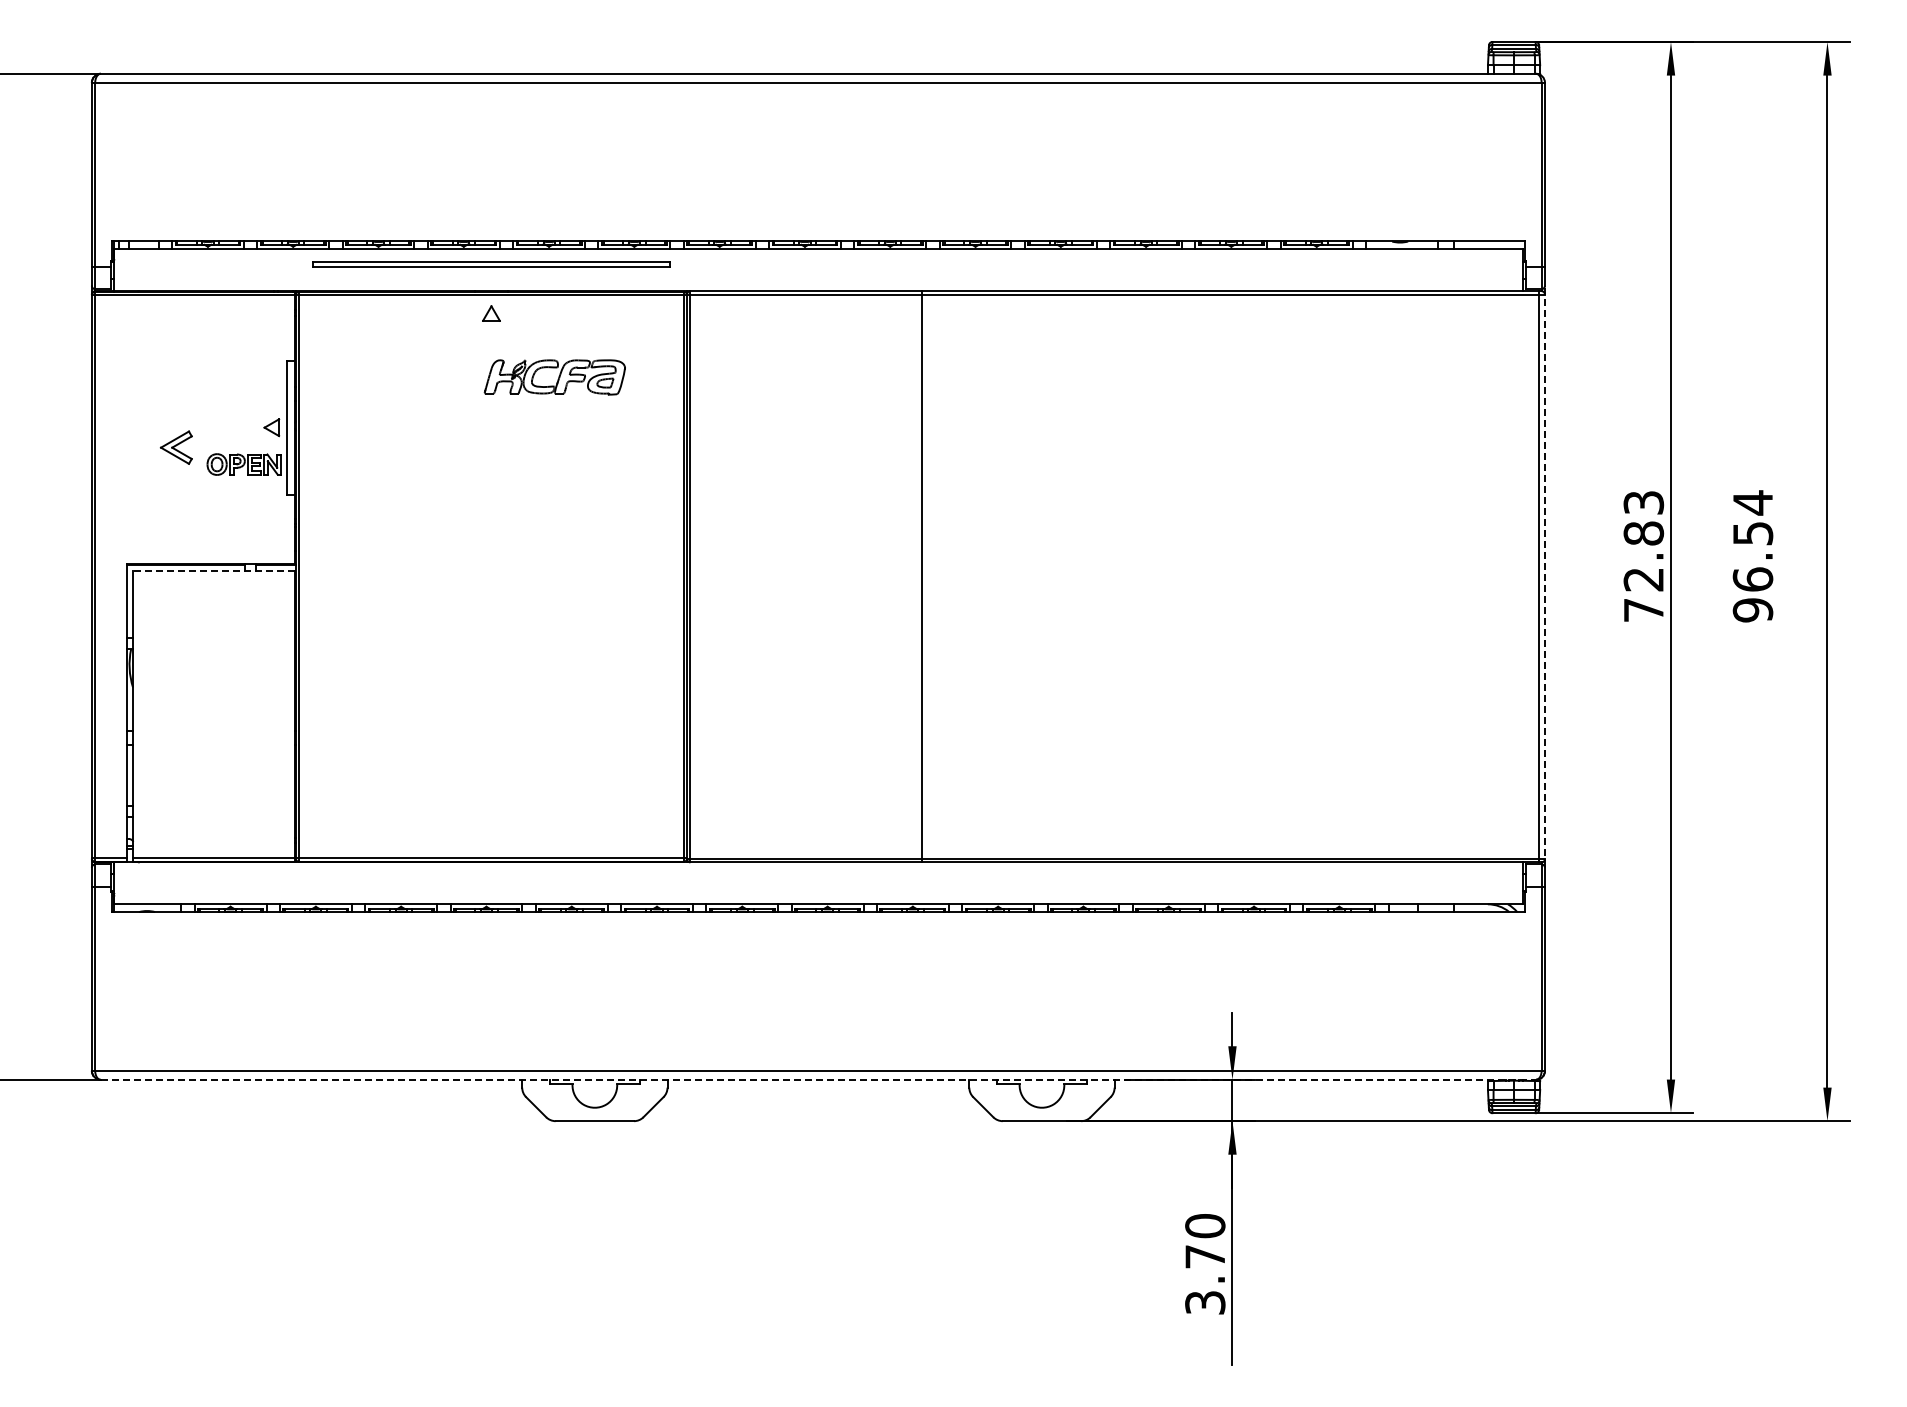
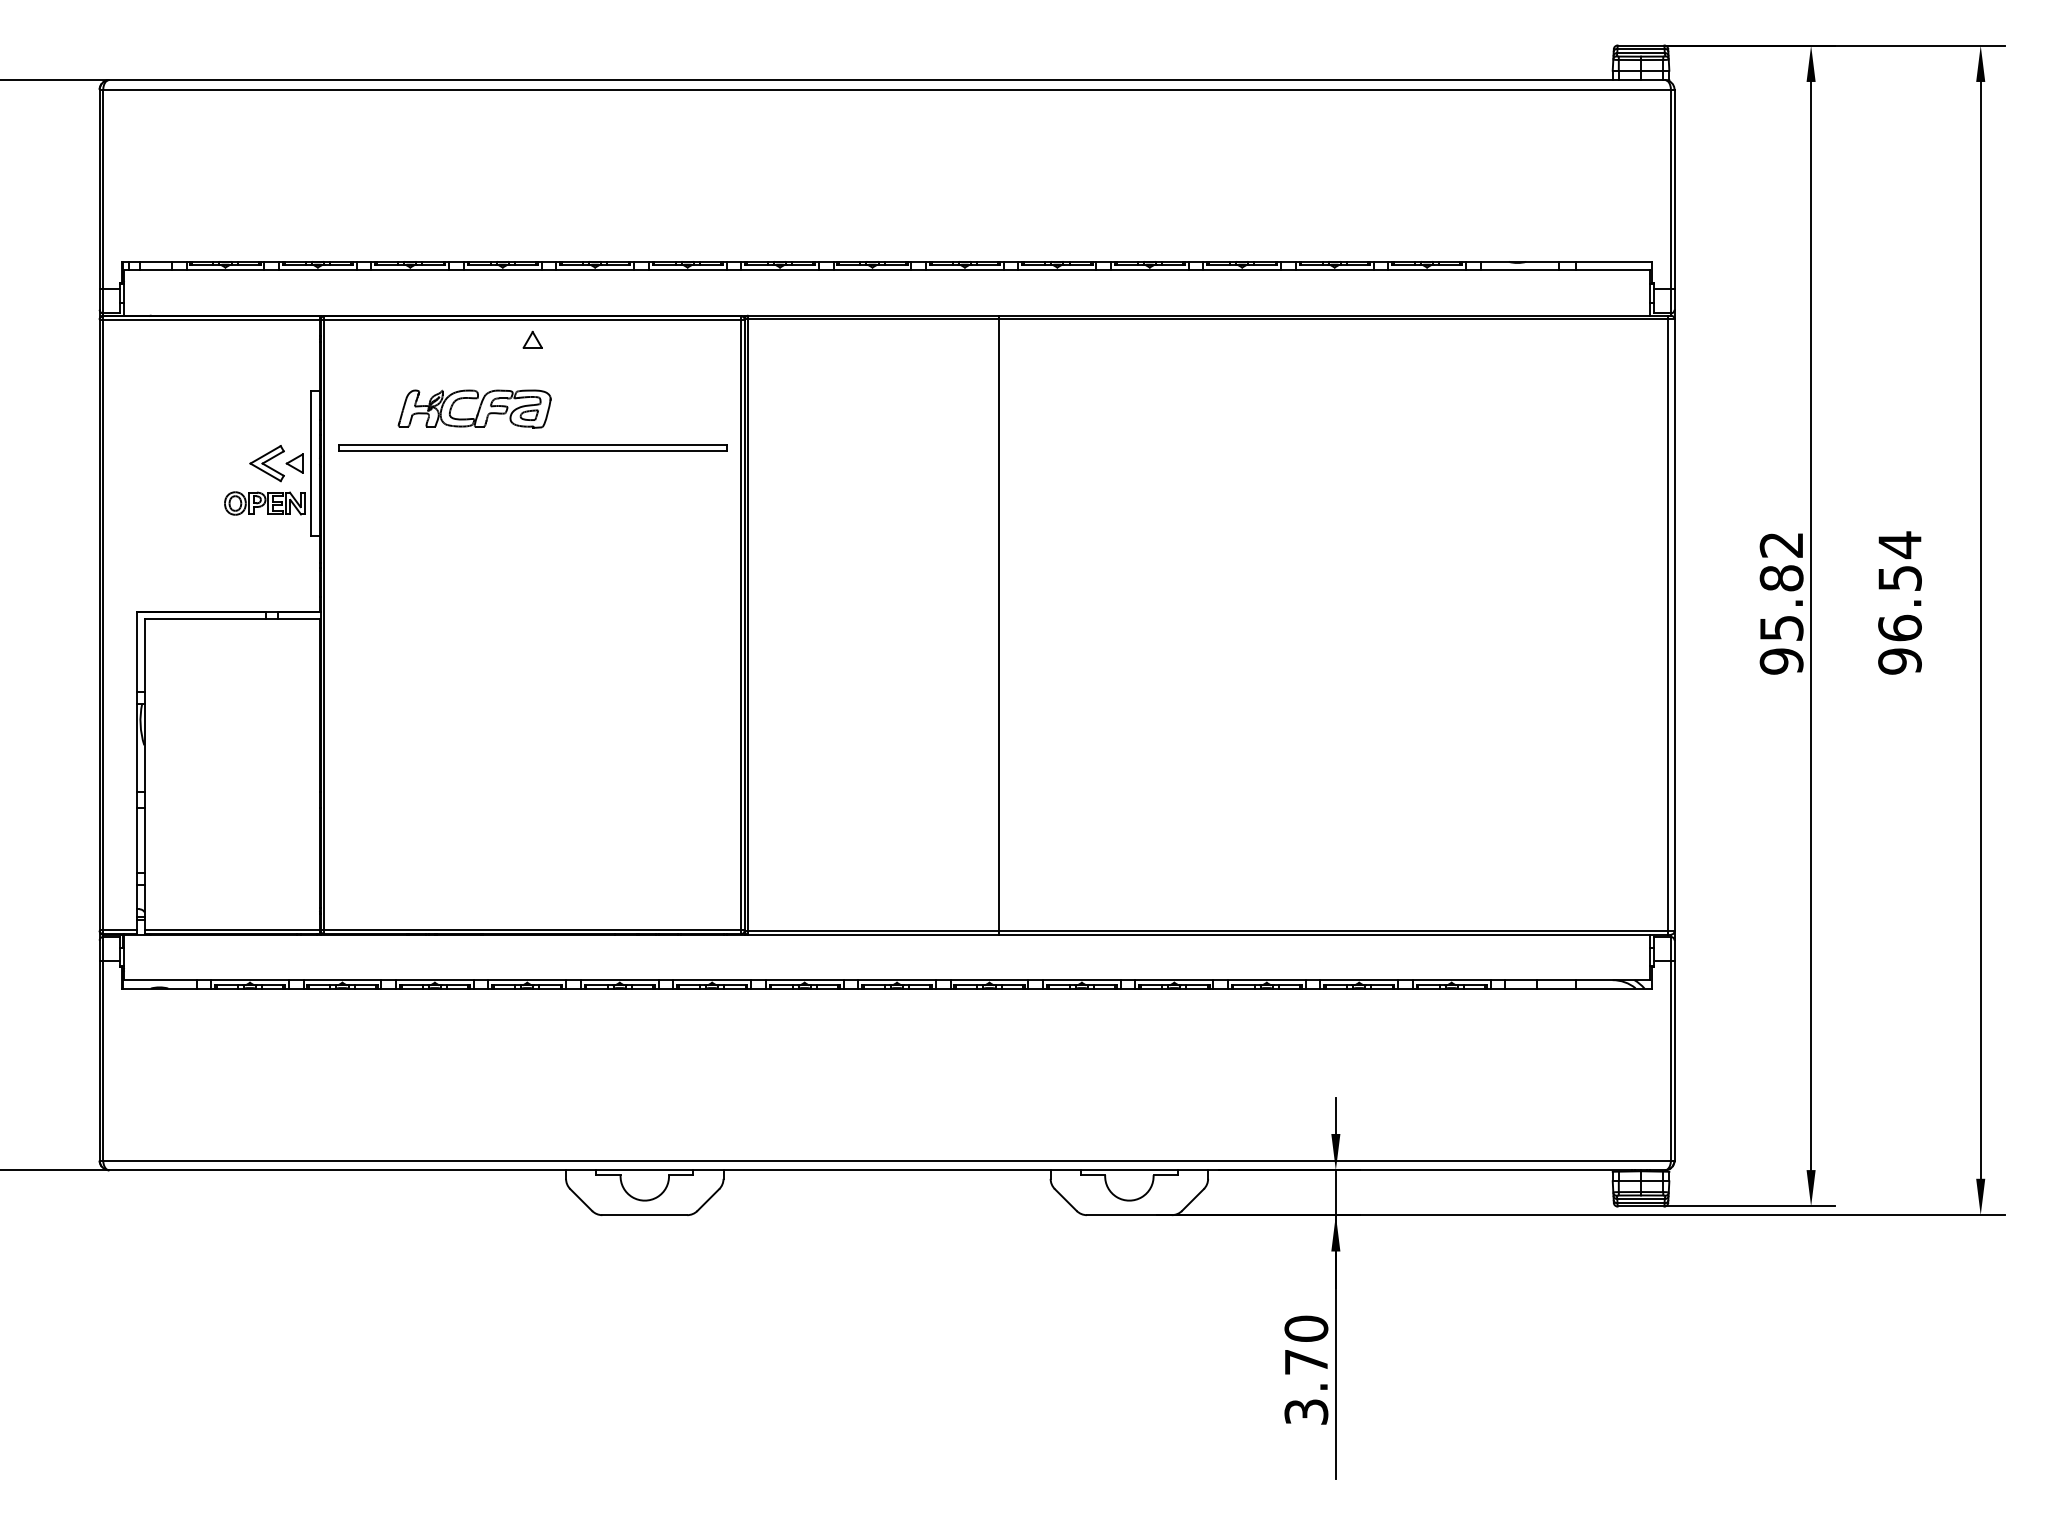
part: (491, 264) -> (532, 448), moved
part: (554, 377) -> (474, 409), moved
part: (175, 447) -> (266, 463), moved
text: (1643, 556) -> (1781, 603), 72.83 -> 95.82
line: (214, 570) -> (232, 618), dashed -> solid
line: (1544, 576) -> (1674, 624), dashed -> solid
line: (818, 1079) -> (887, 1170), dashed -> solid

